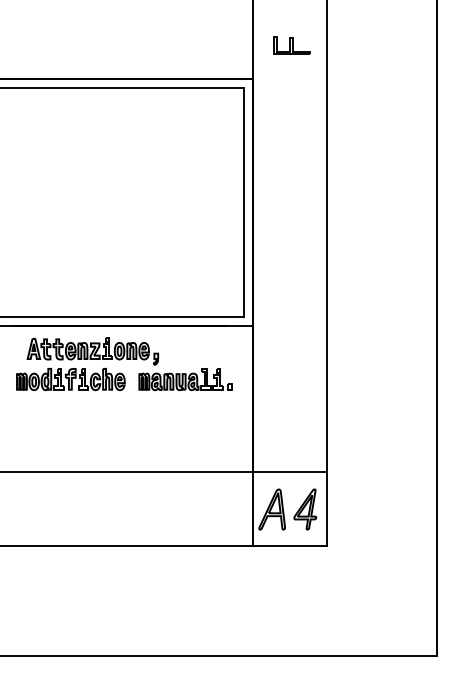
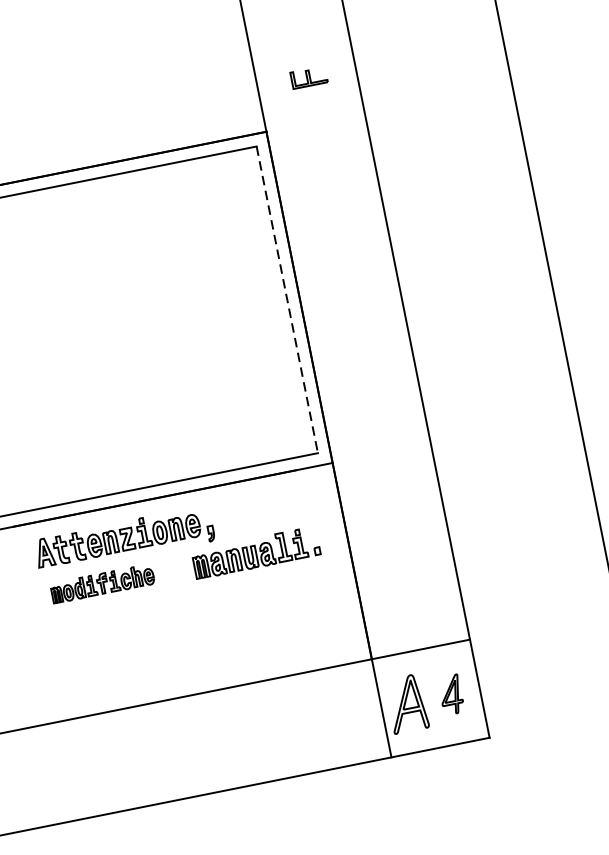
part: (291, 45) -> (308, 77), size x0.7
line: (244, 202) -> (287, 300), solid -> dashed
part: (70, 379) -> (102, 583), size x0.7
part: (305, 509) -> (451, 694), size x0.7

